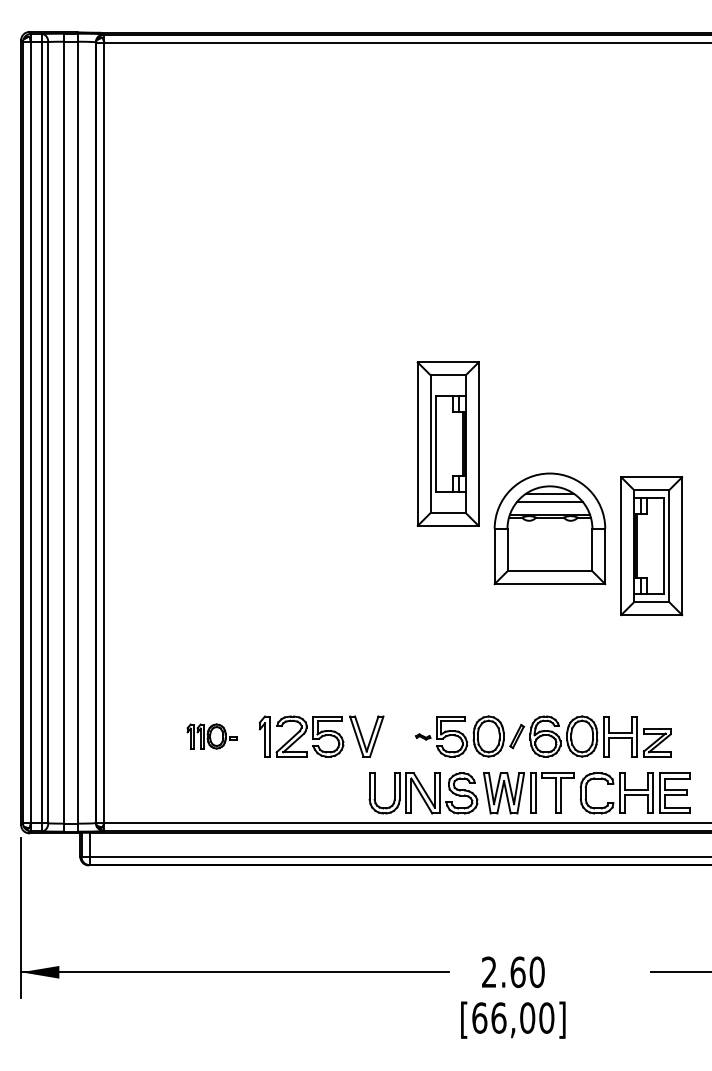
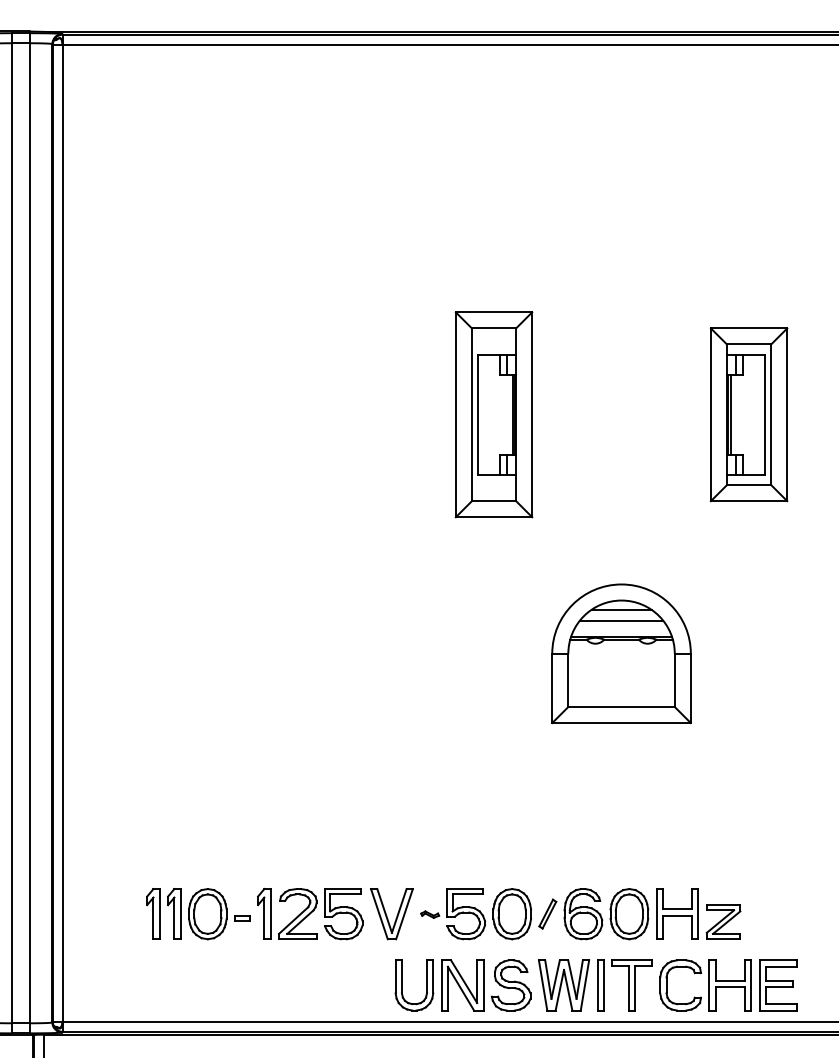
part: (447, 443) -> (493, 413), moved
part: (651, 546) -> (748, 415), moved
part: (211, 736) -> (197, 914), size x1.67
part: (543, 736) -> (580, 914), moved

